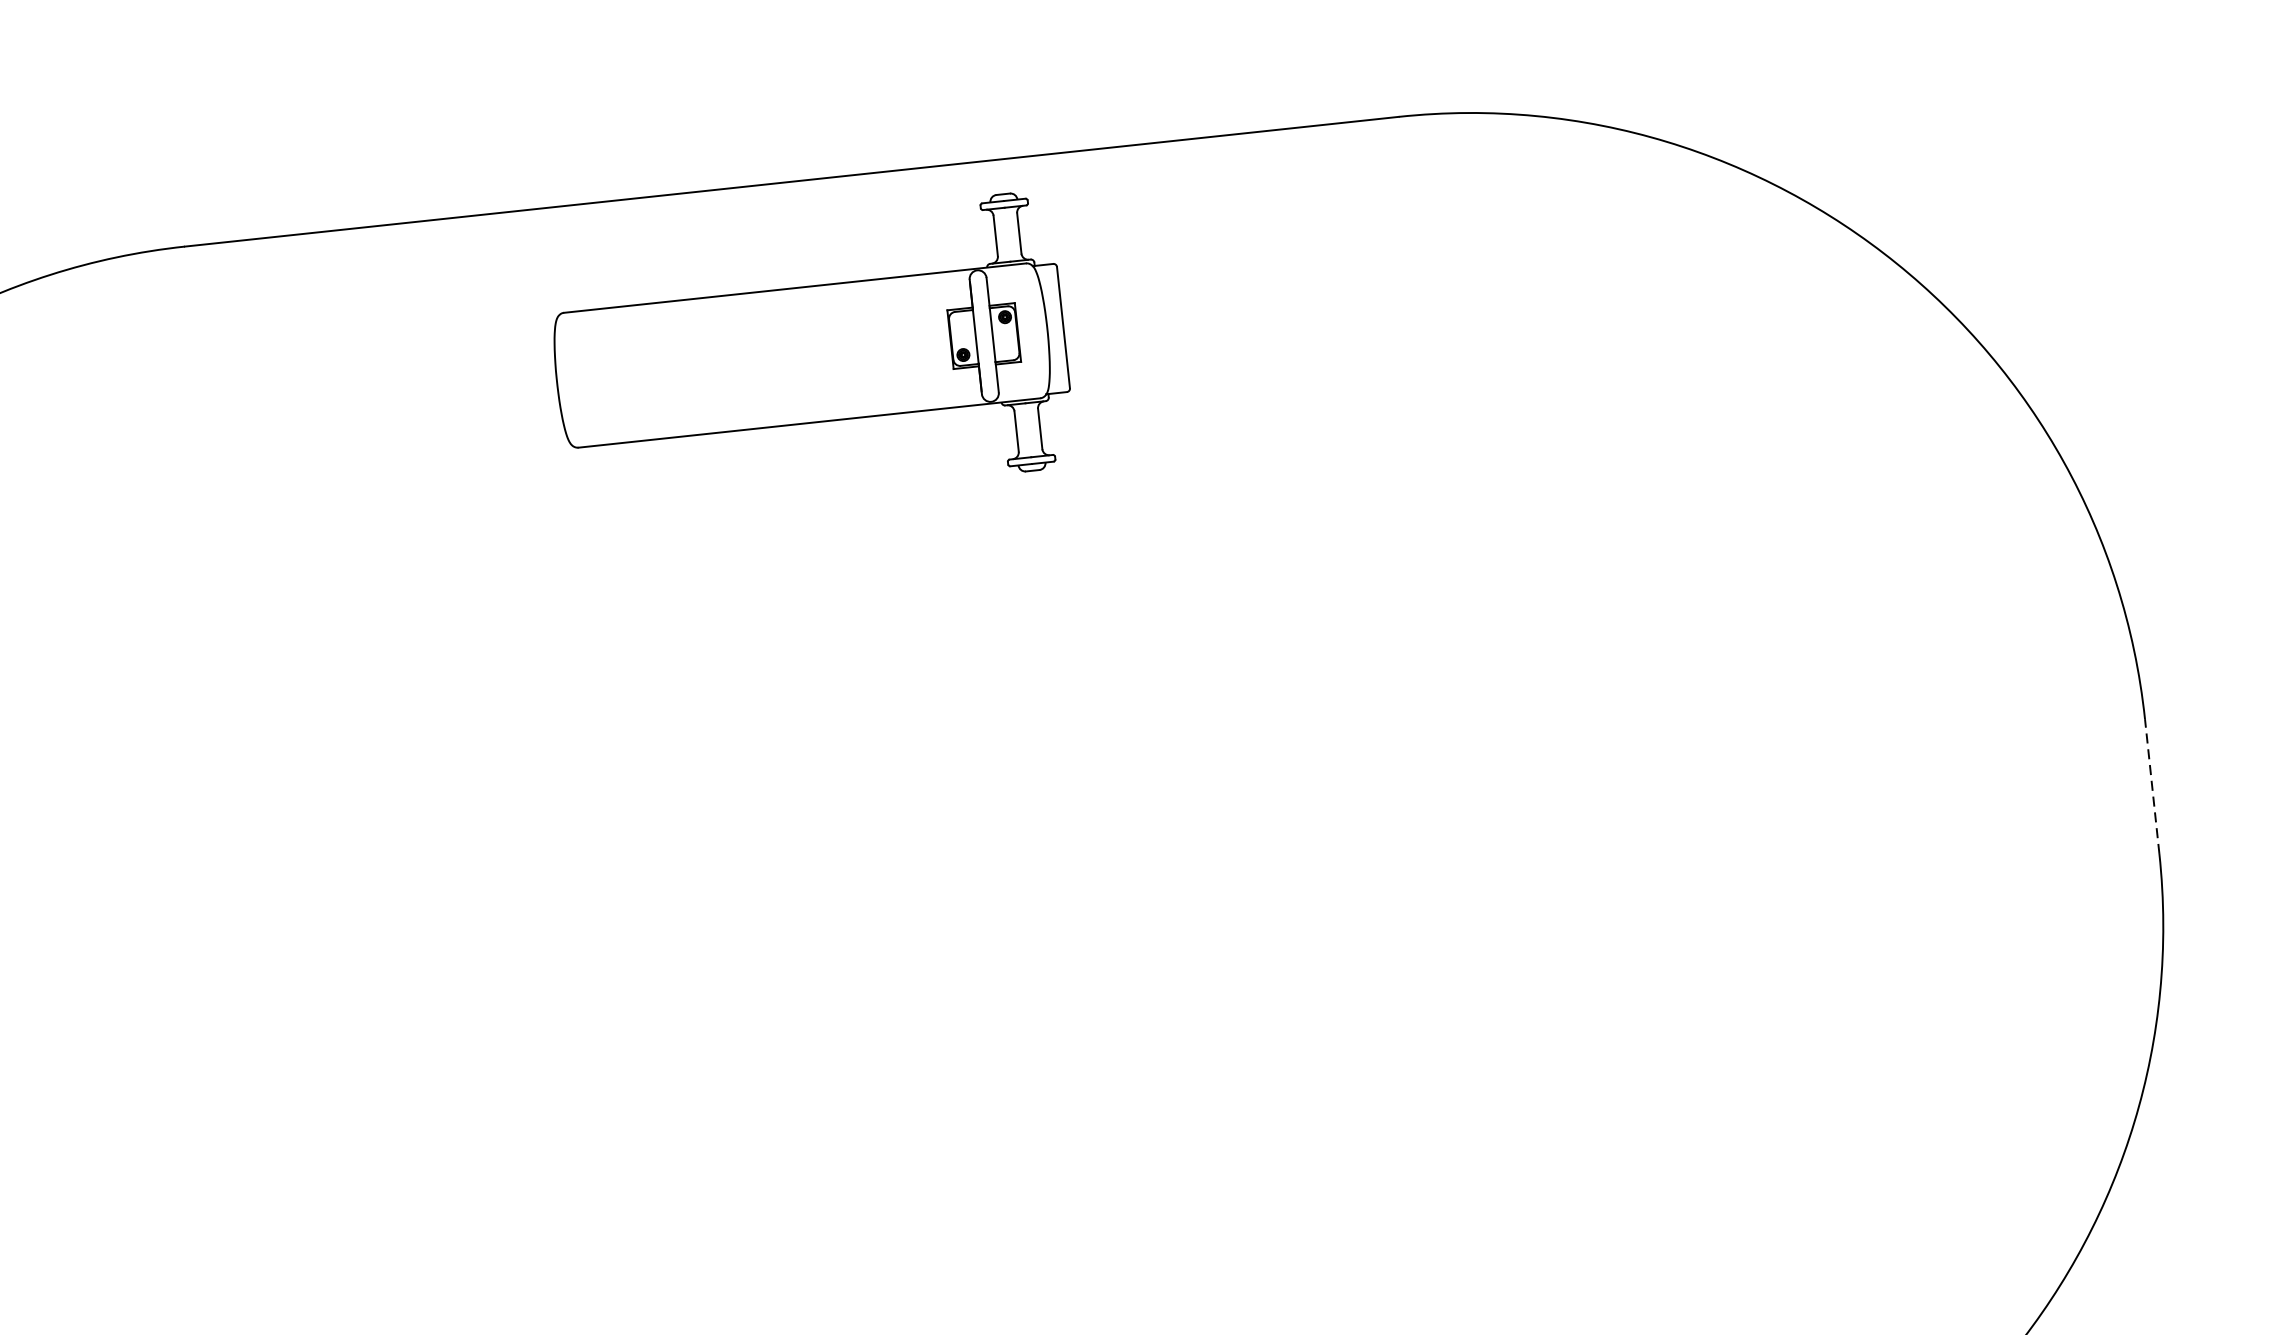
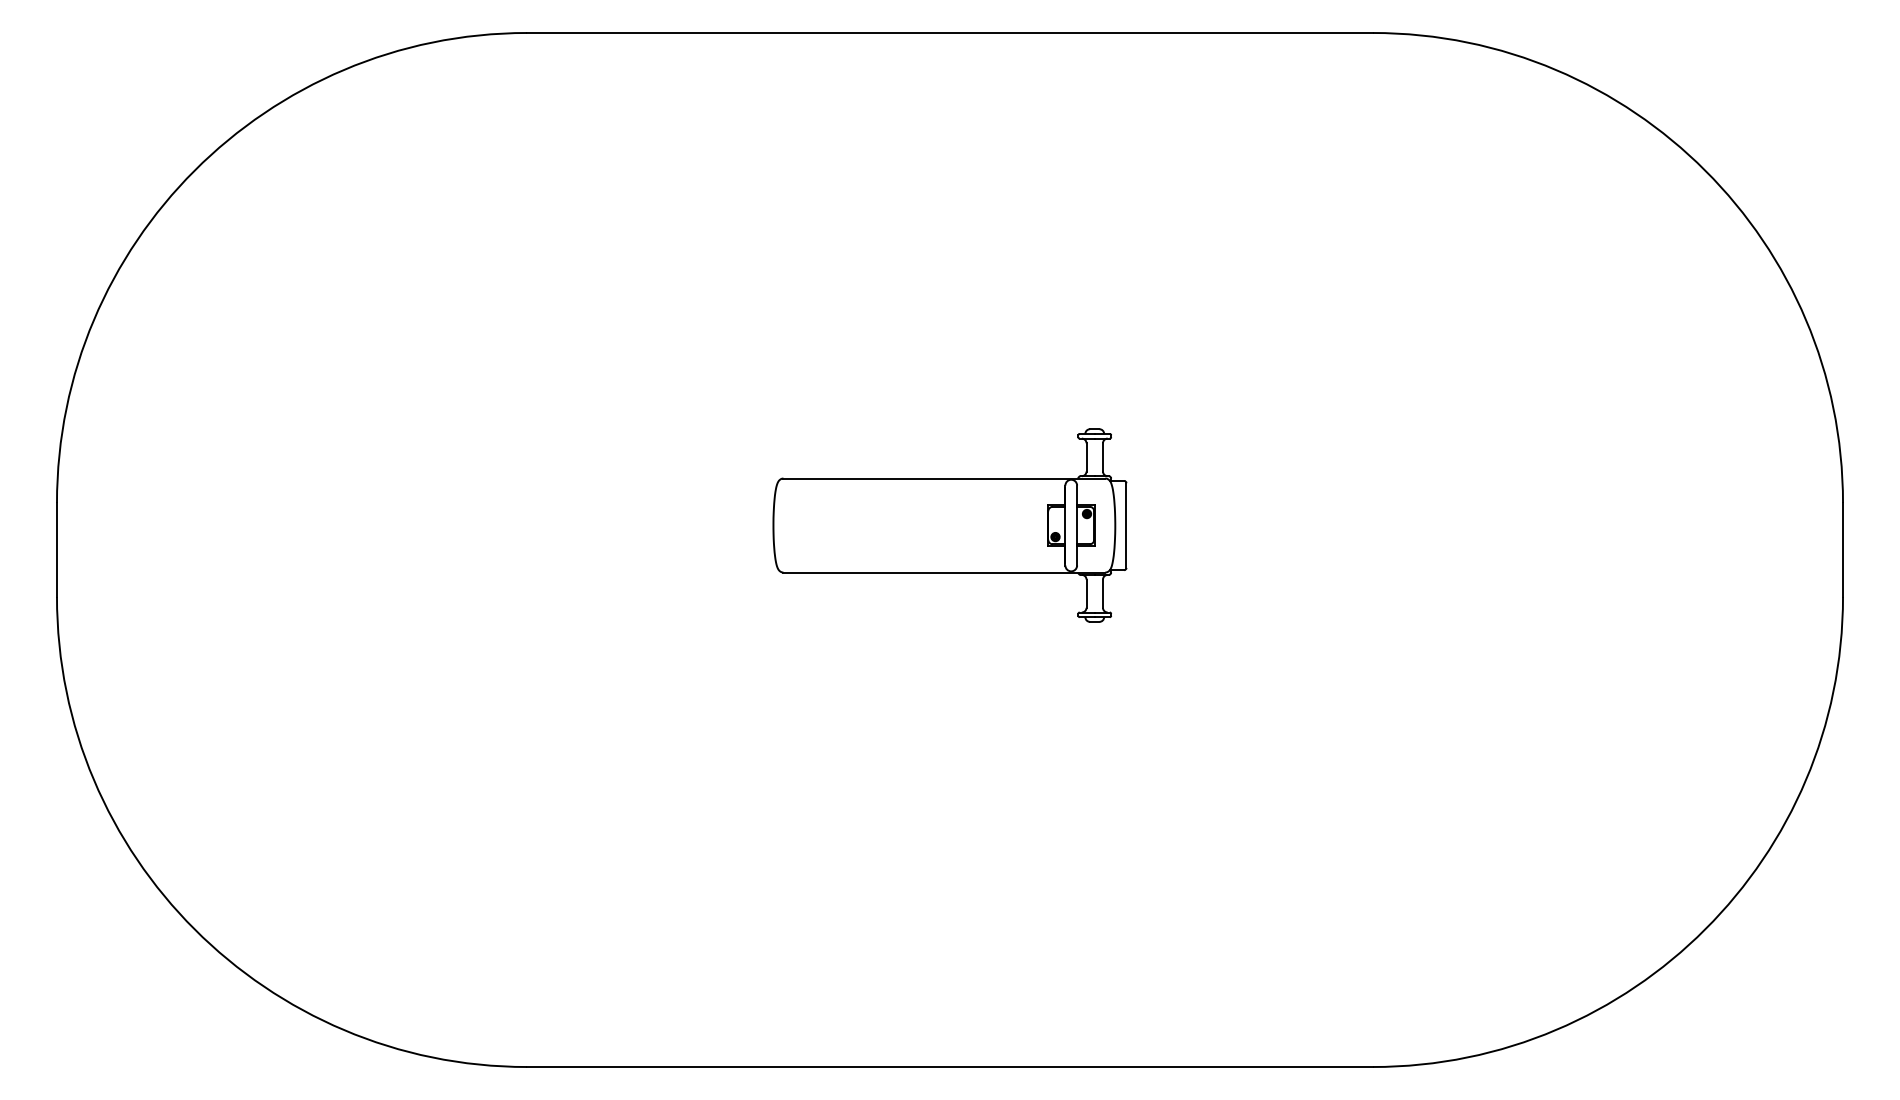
part: (809, 354) -> (949, 525), moved
line: (2152, 785) -> (1843, 549), dashed -> solid

